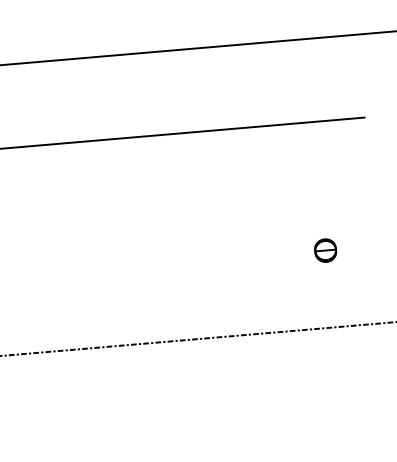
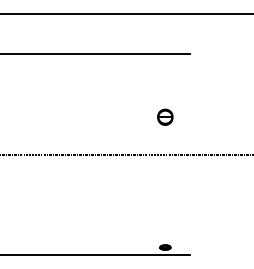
part: (325, 249) -> (165, 116), size x1.4

